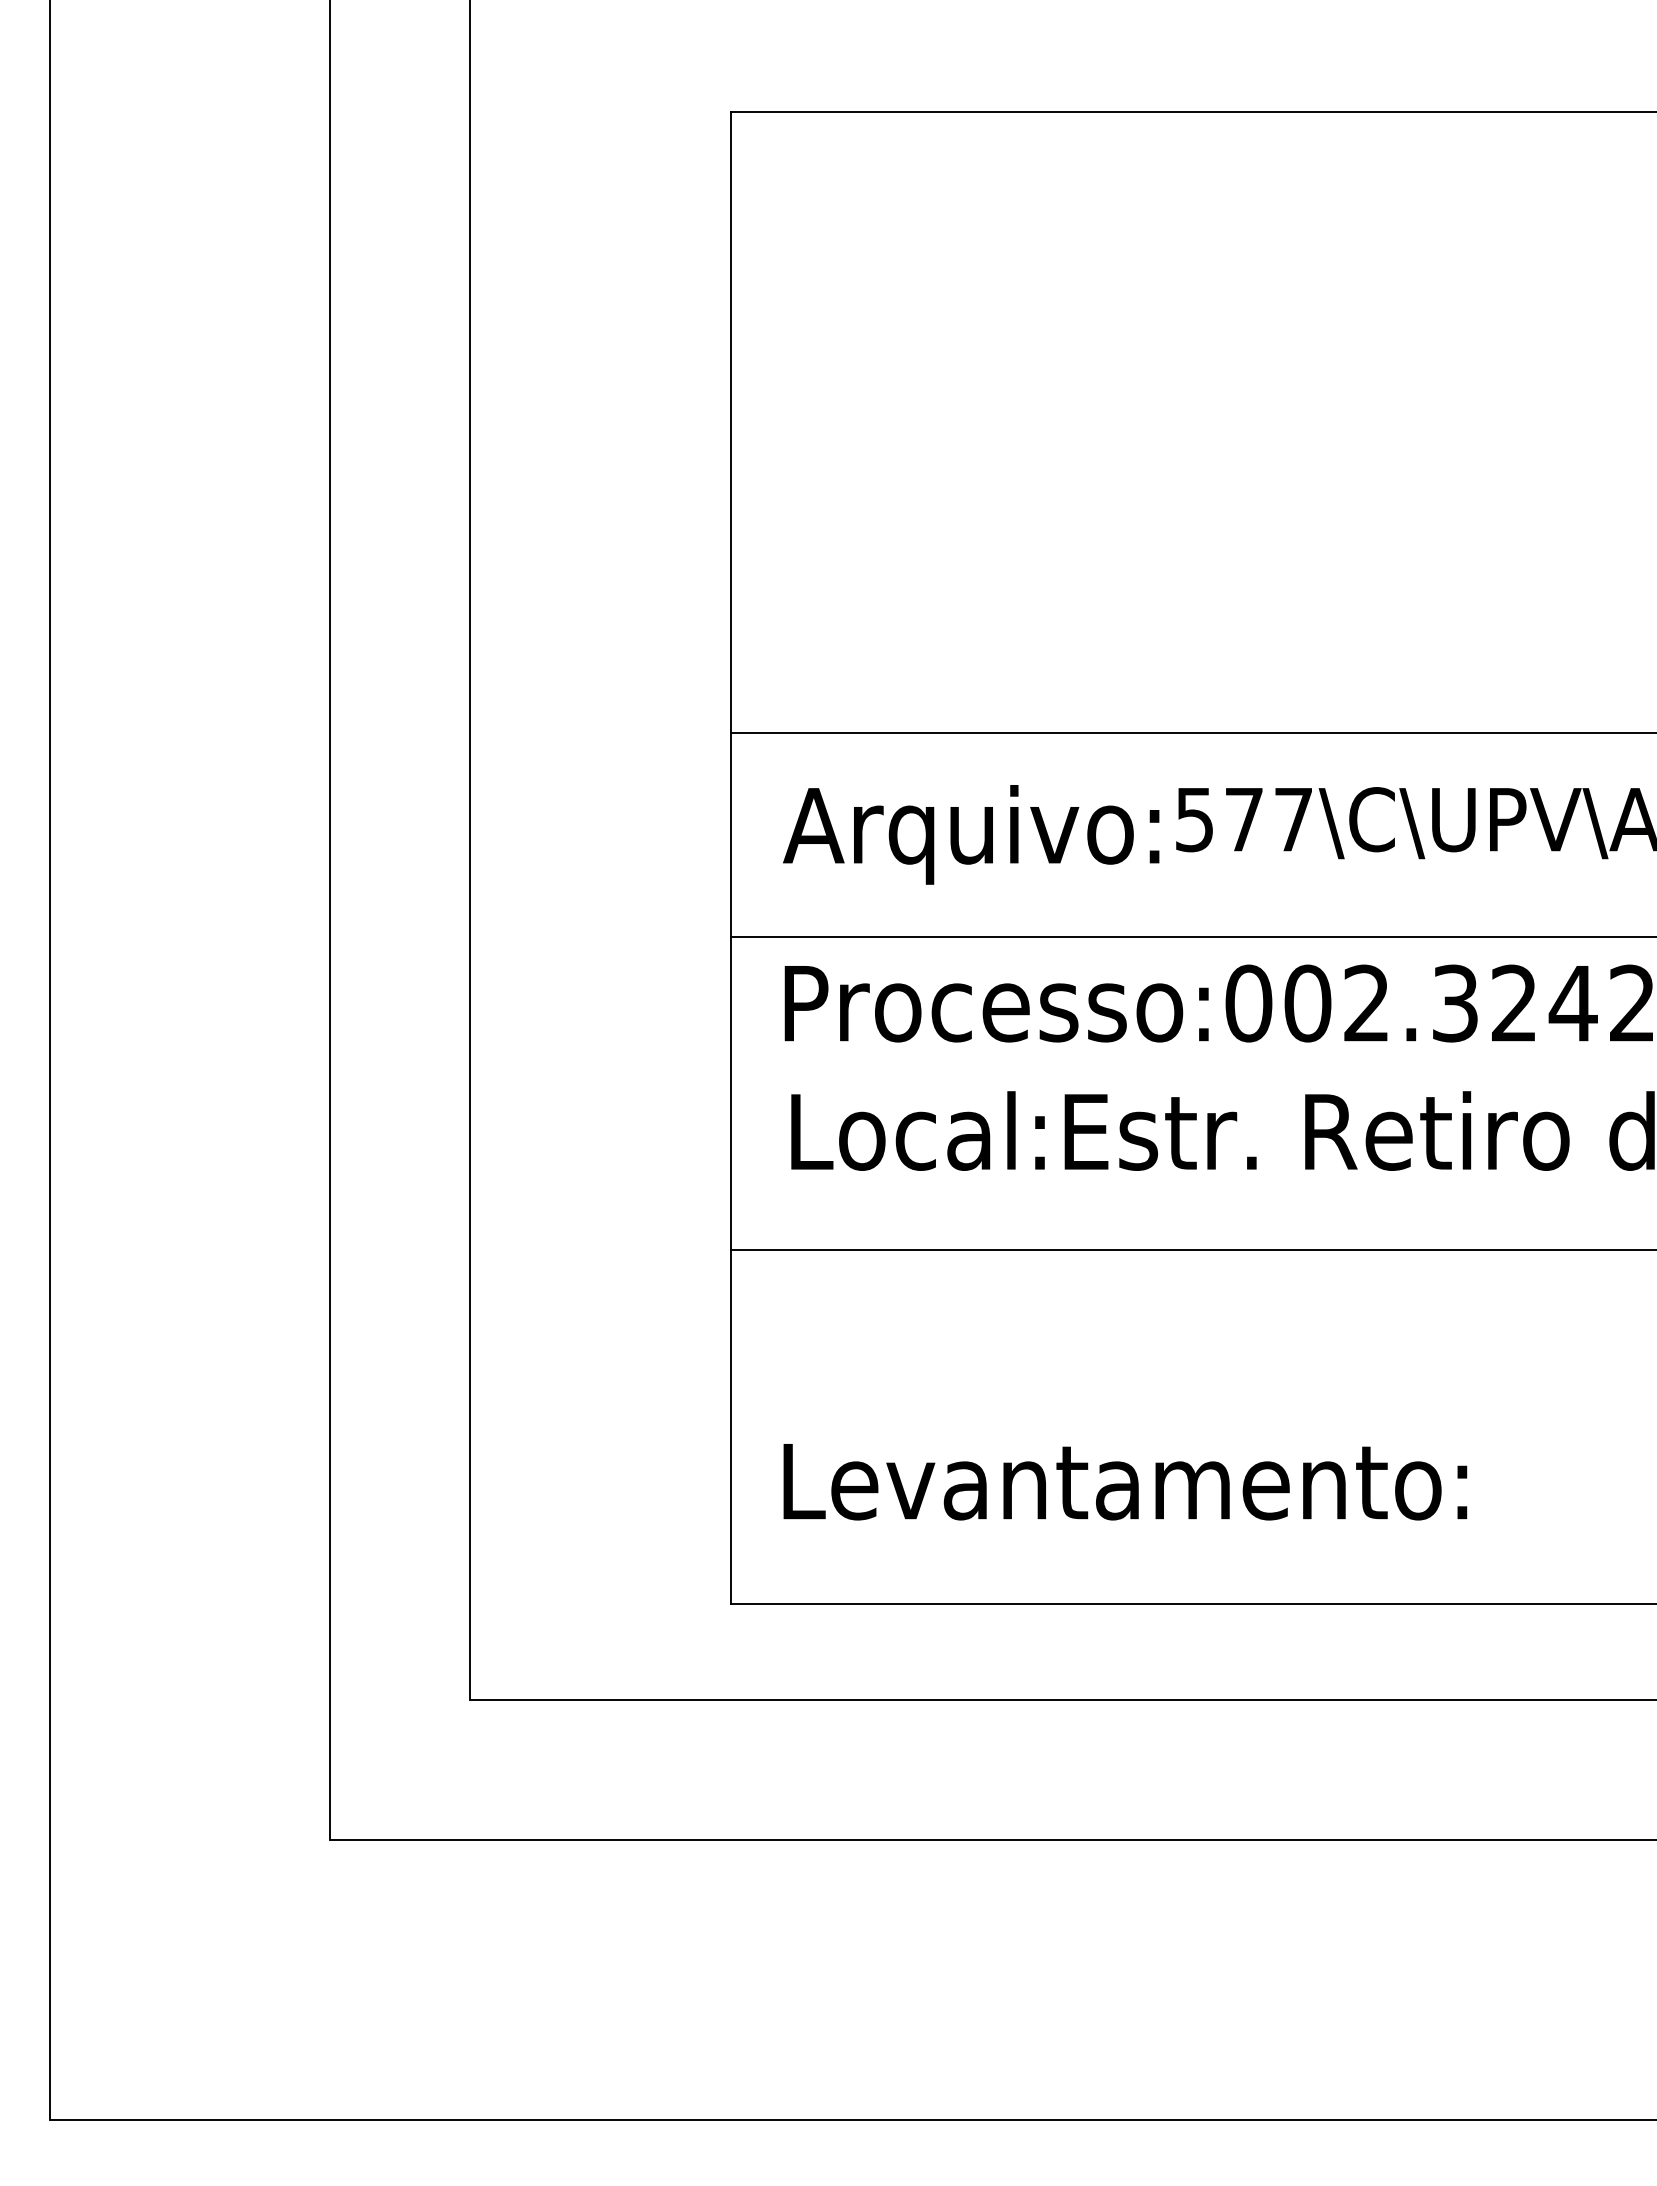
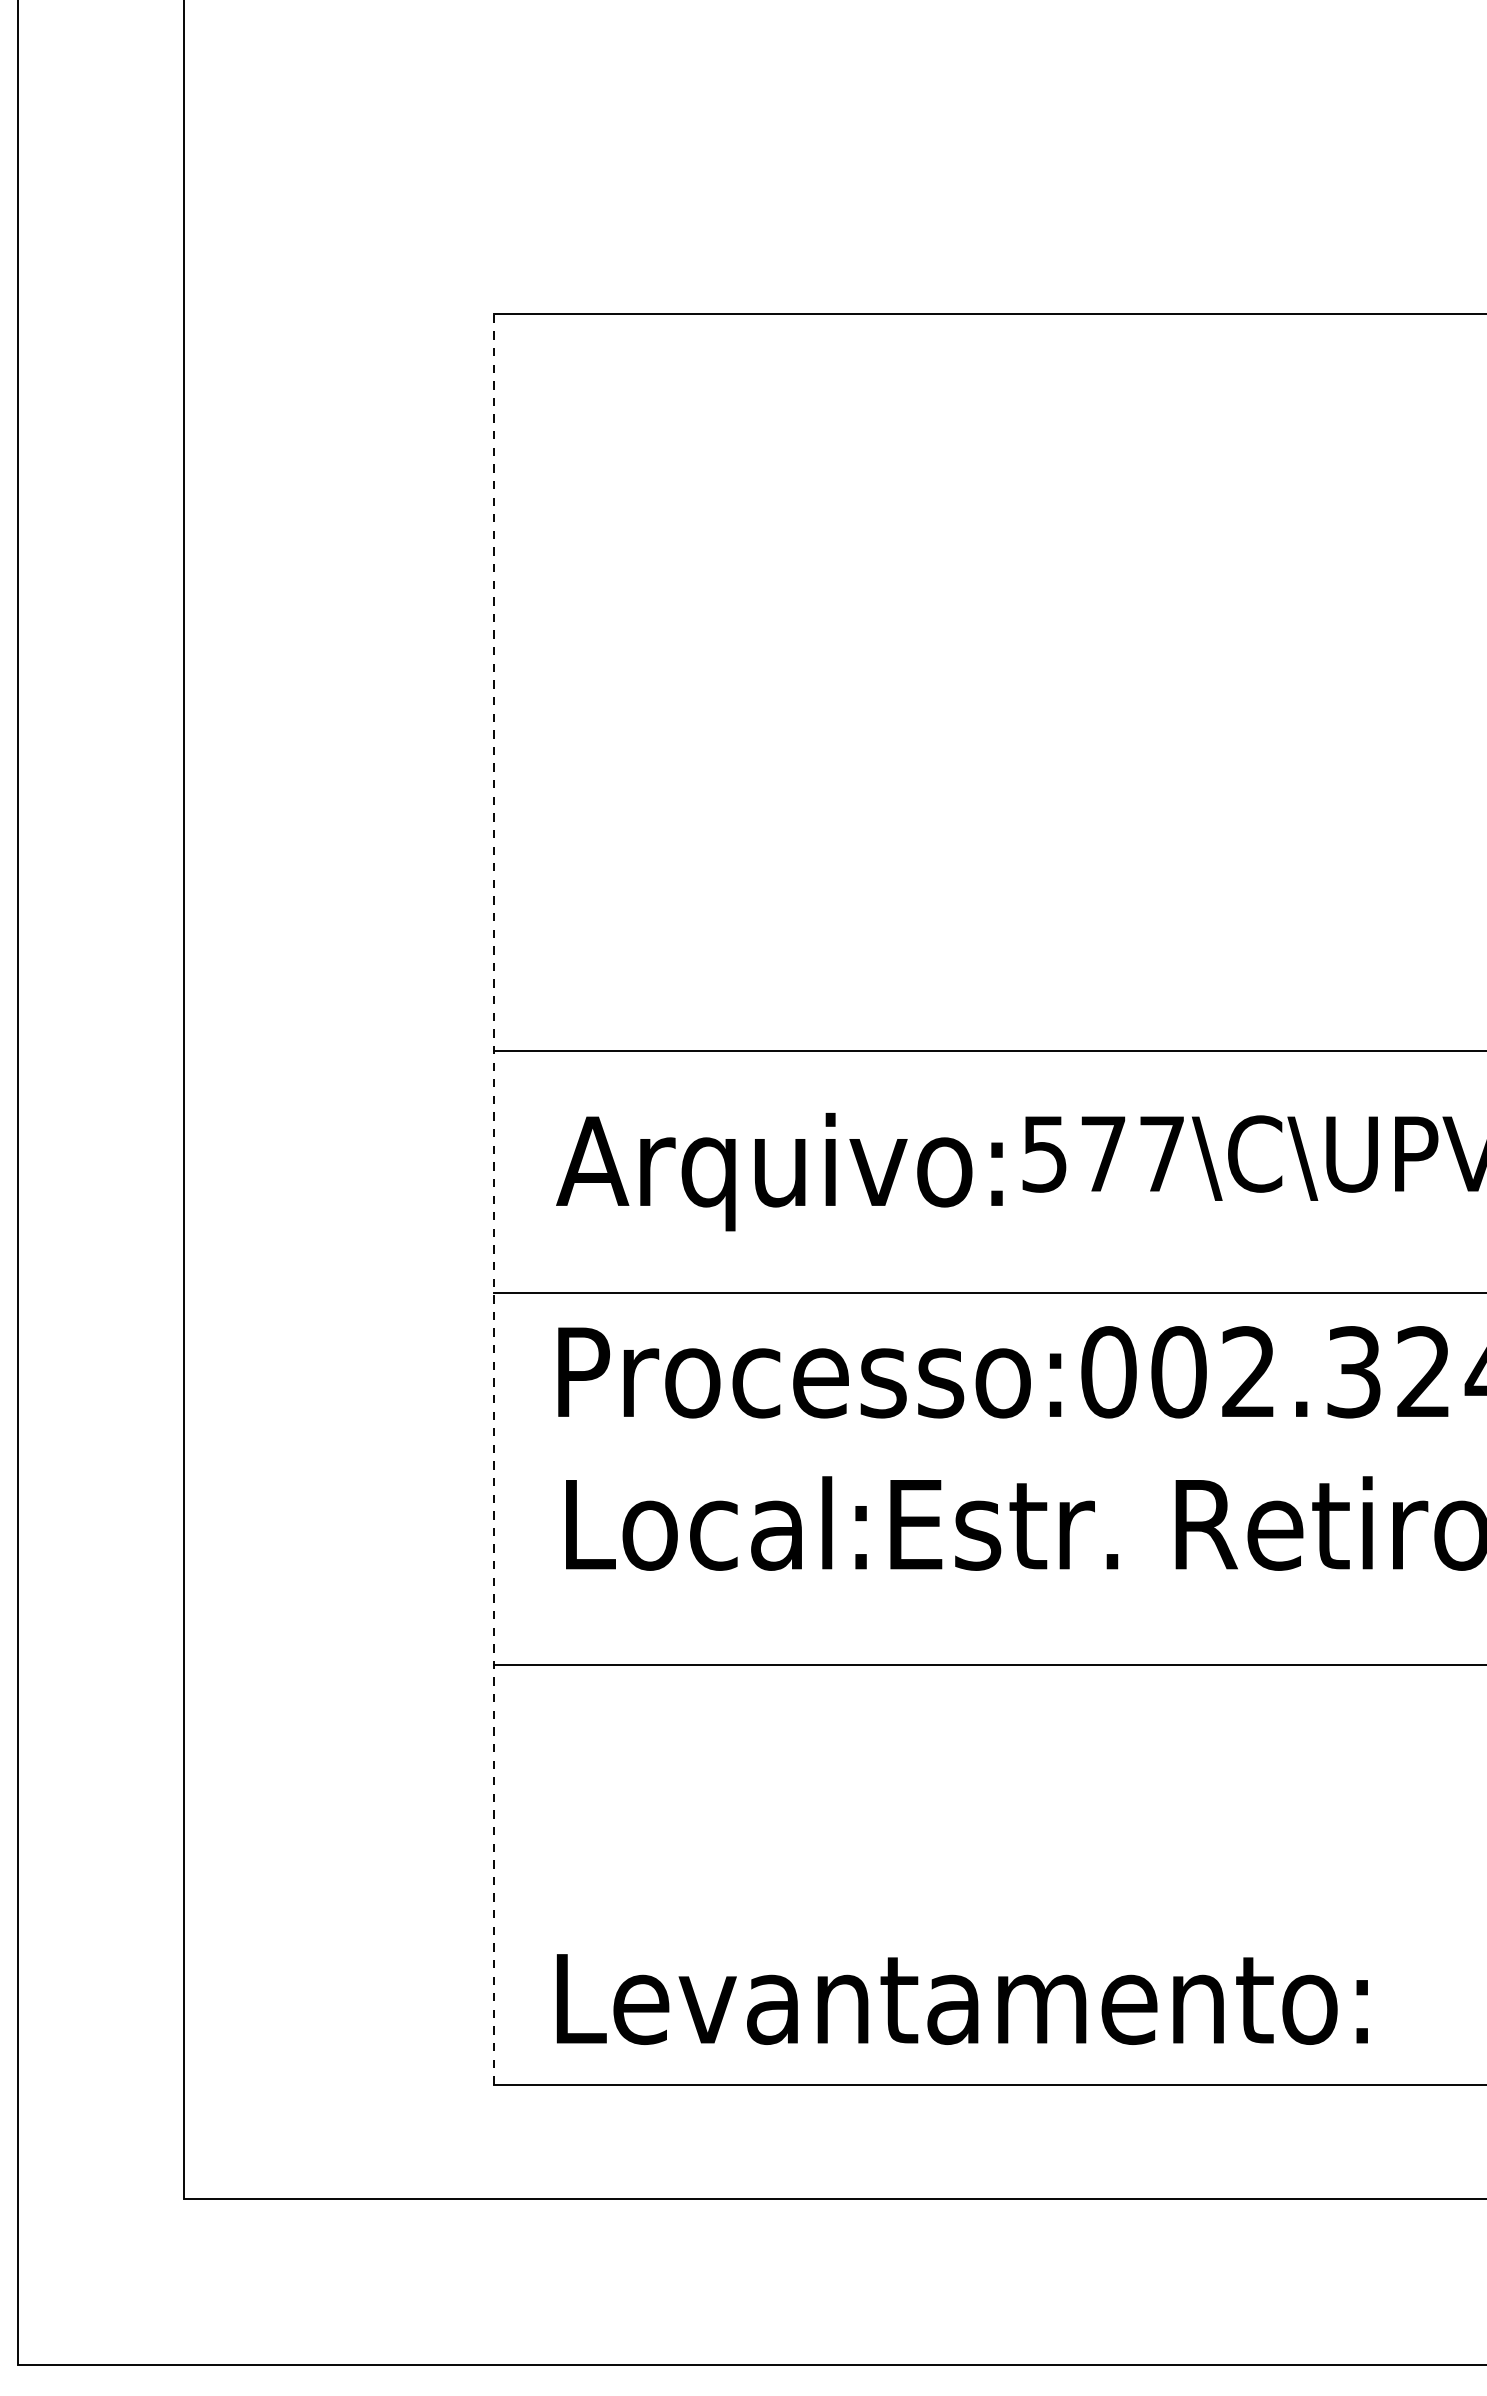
line: (730, 857) -> (493, 1198), solid -> dashed
text: (1125, 1482) -> (962, 1999), moved

